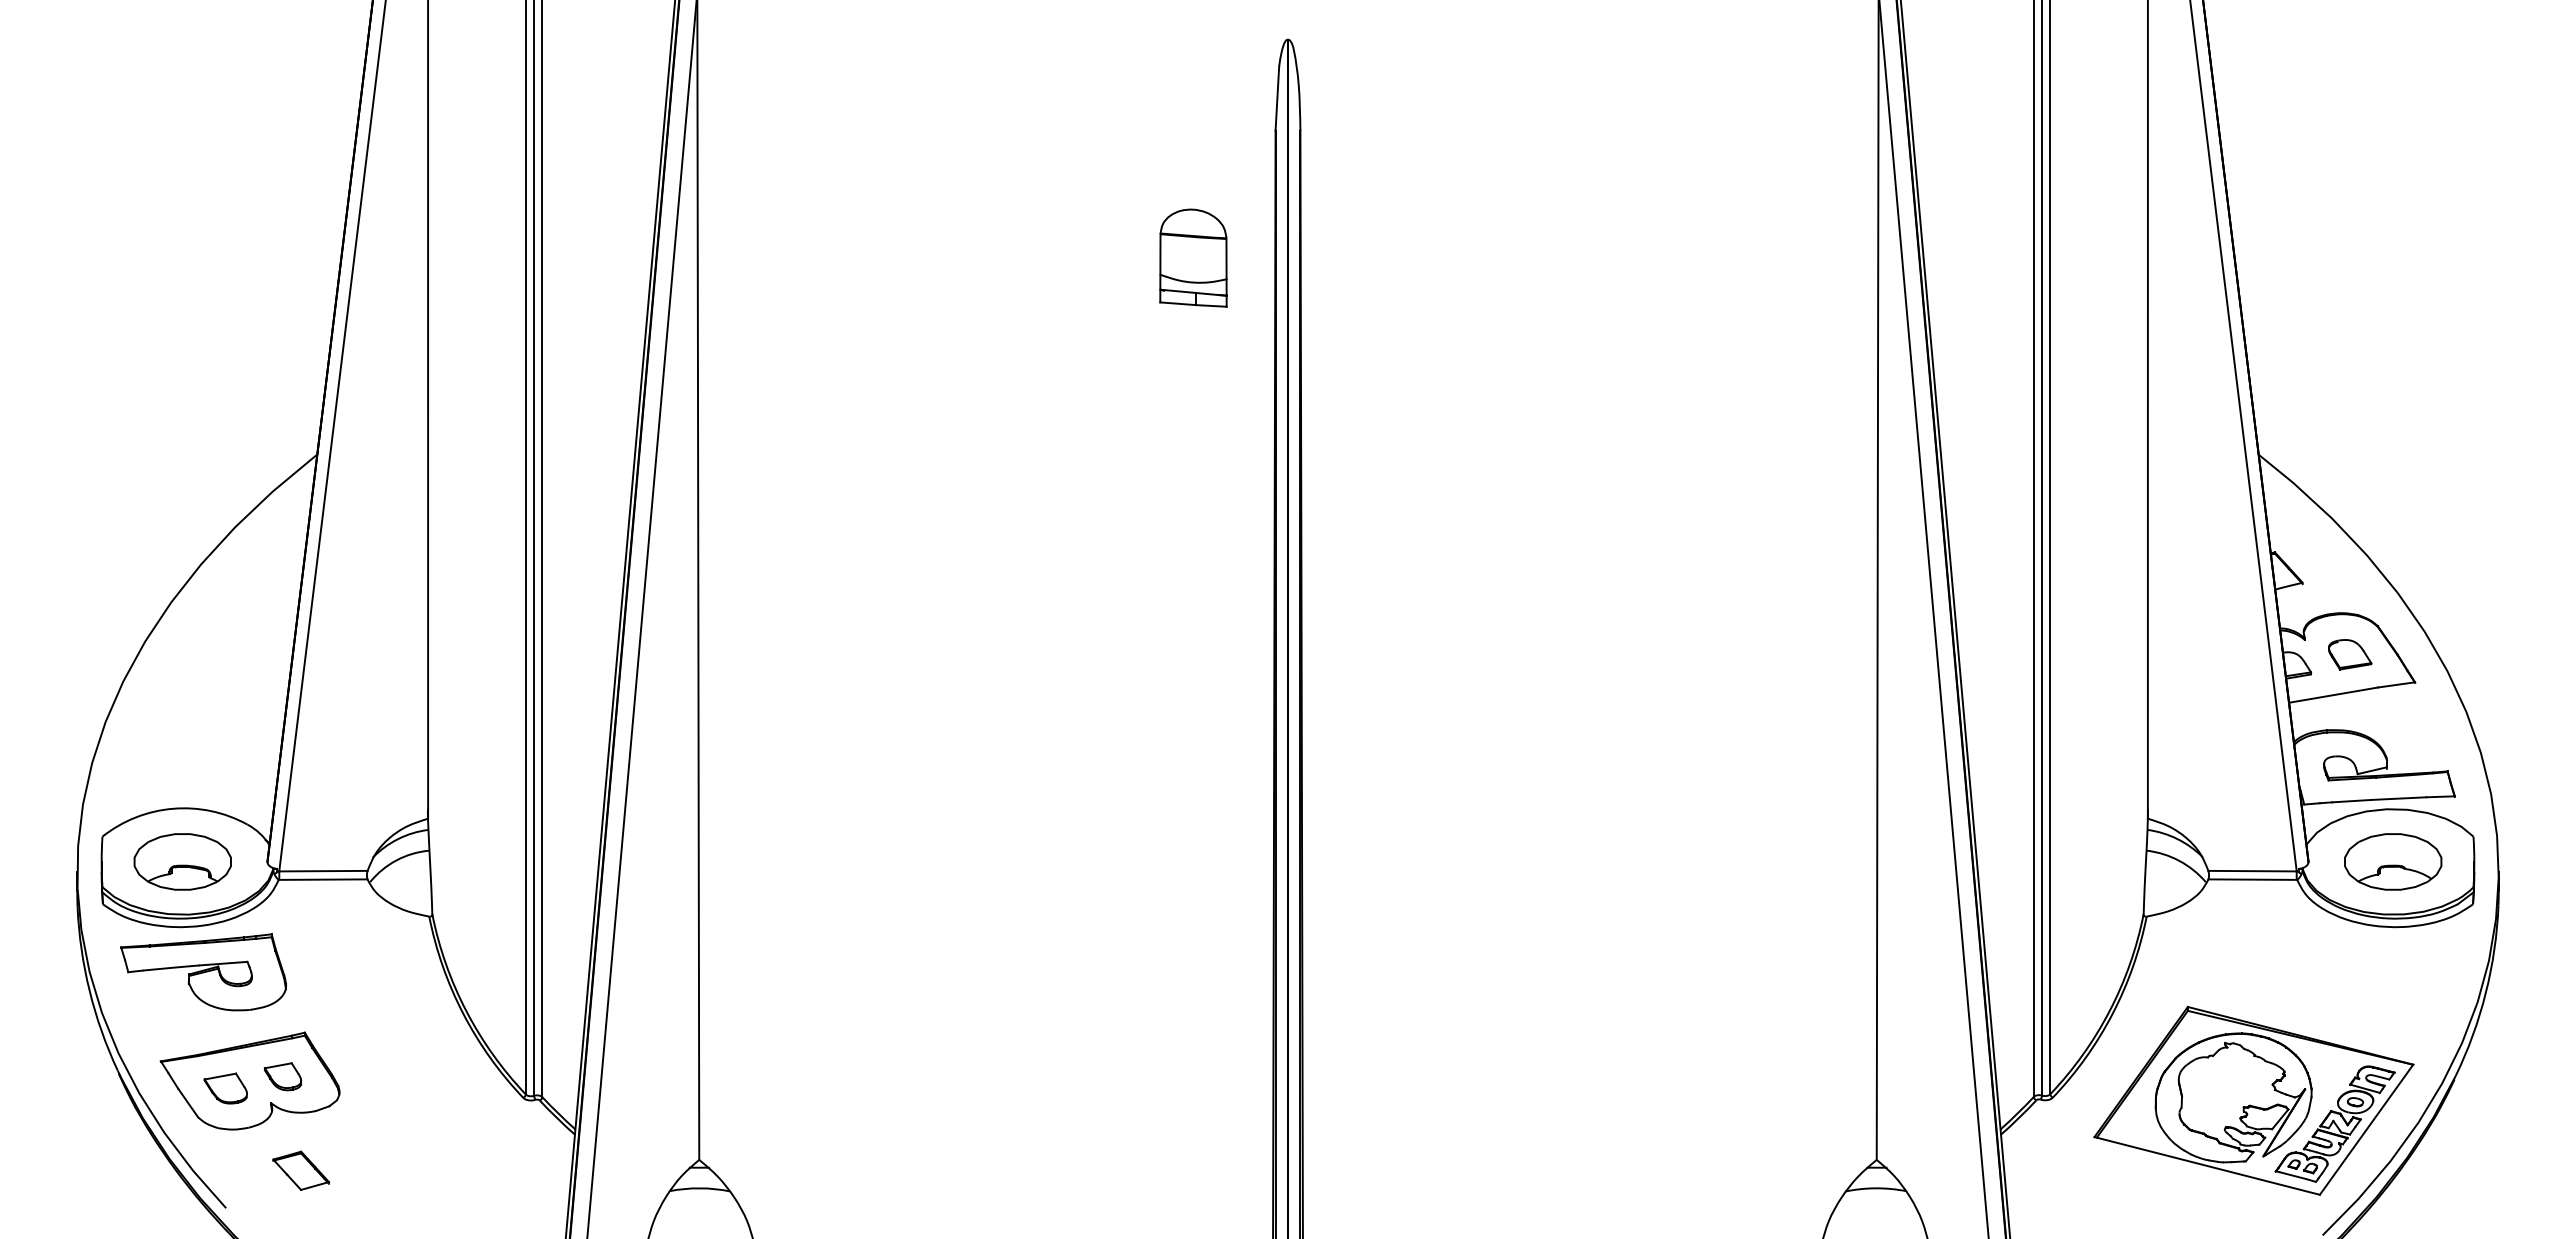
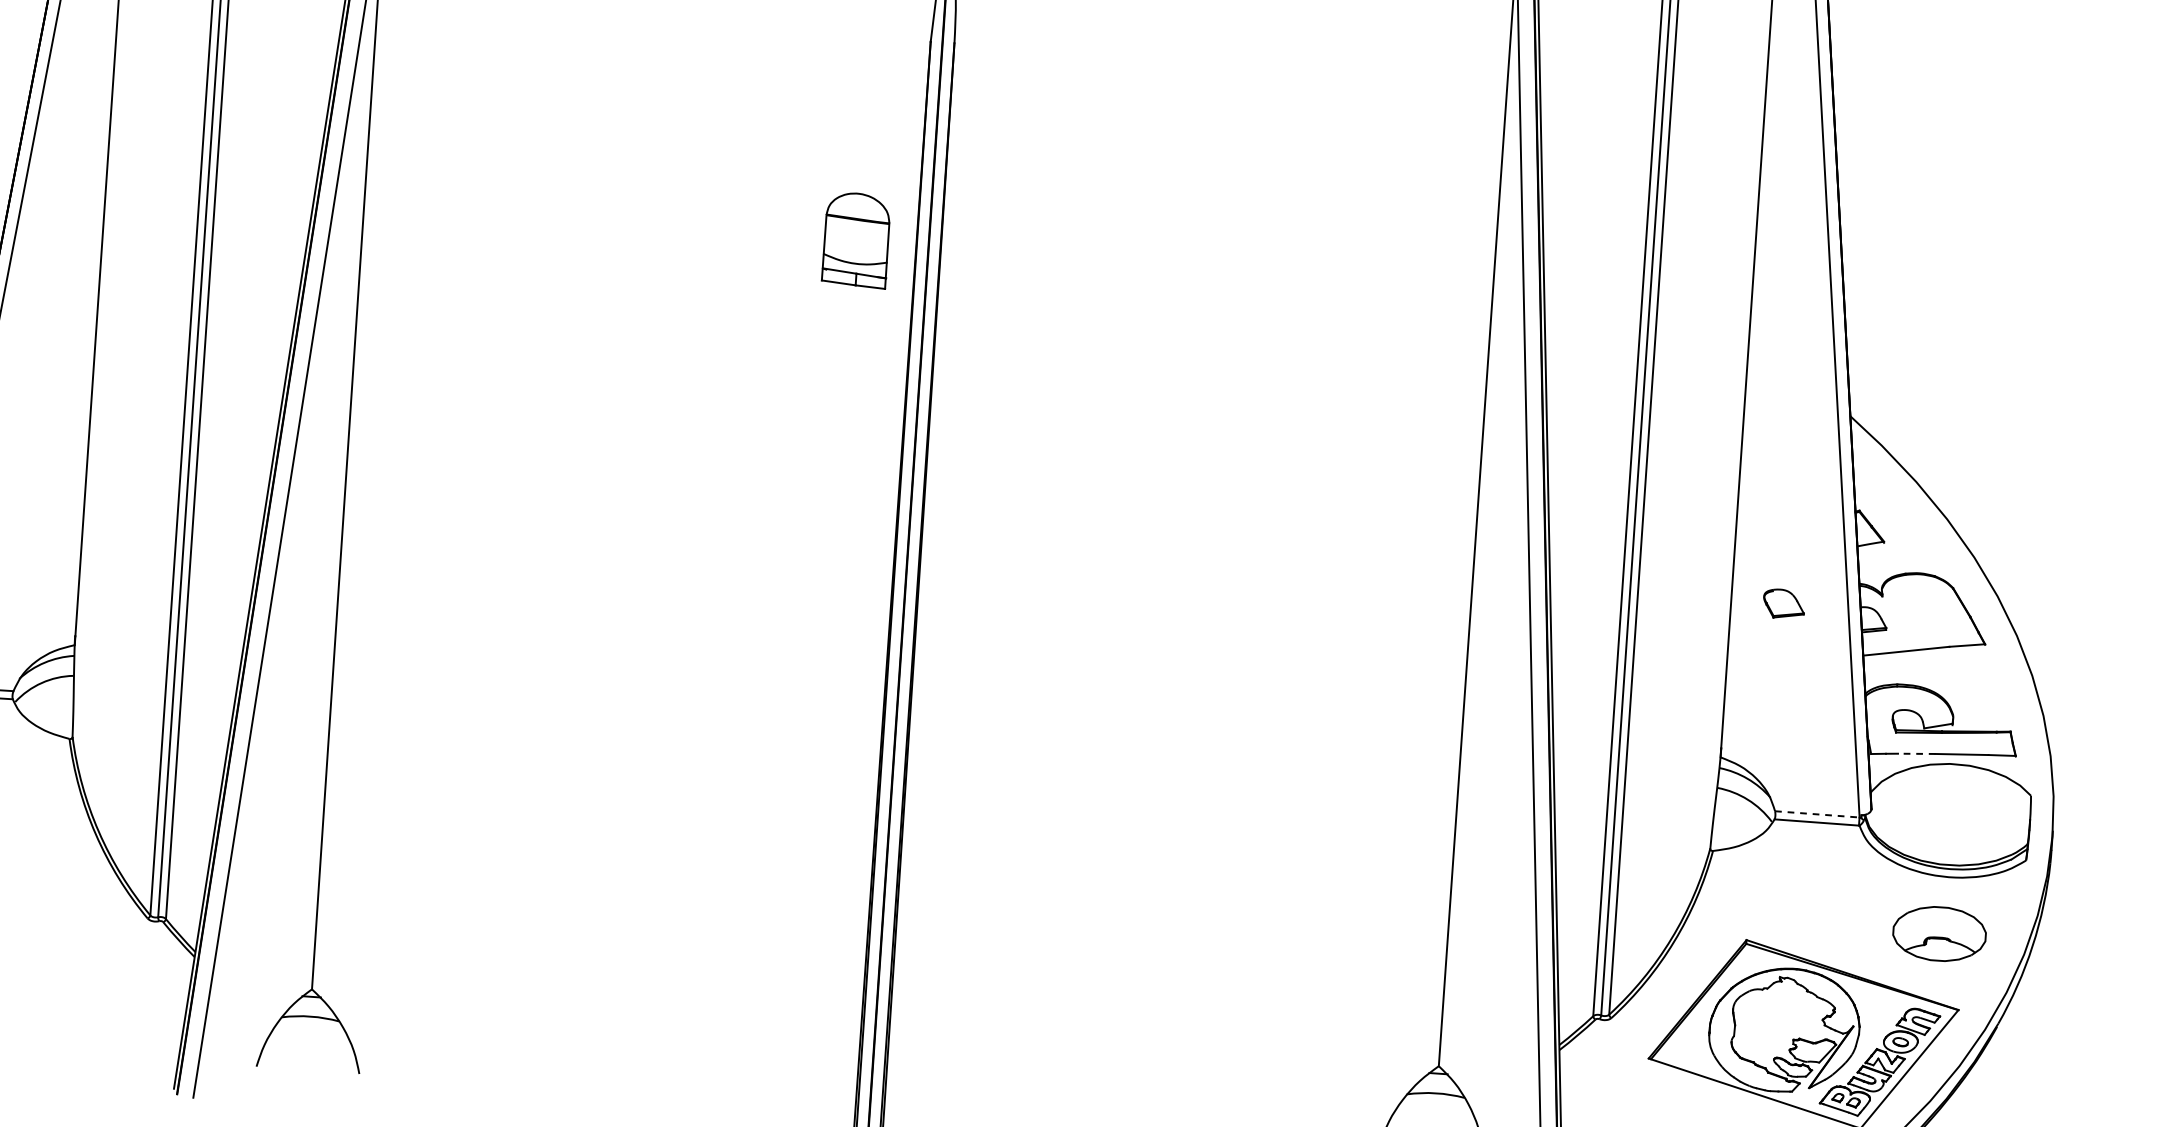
part: (1193, 257) -> (856, 239), moved
part: (2350, 654) -> (1784, 603), moved
line: (2351, 801) -> (1916, 754), solid -> dashed
part: (2393, 861) -> (1939, 933), moved
line: (2253, 871) -> (1818, 814), solid -> dashed

